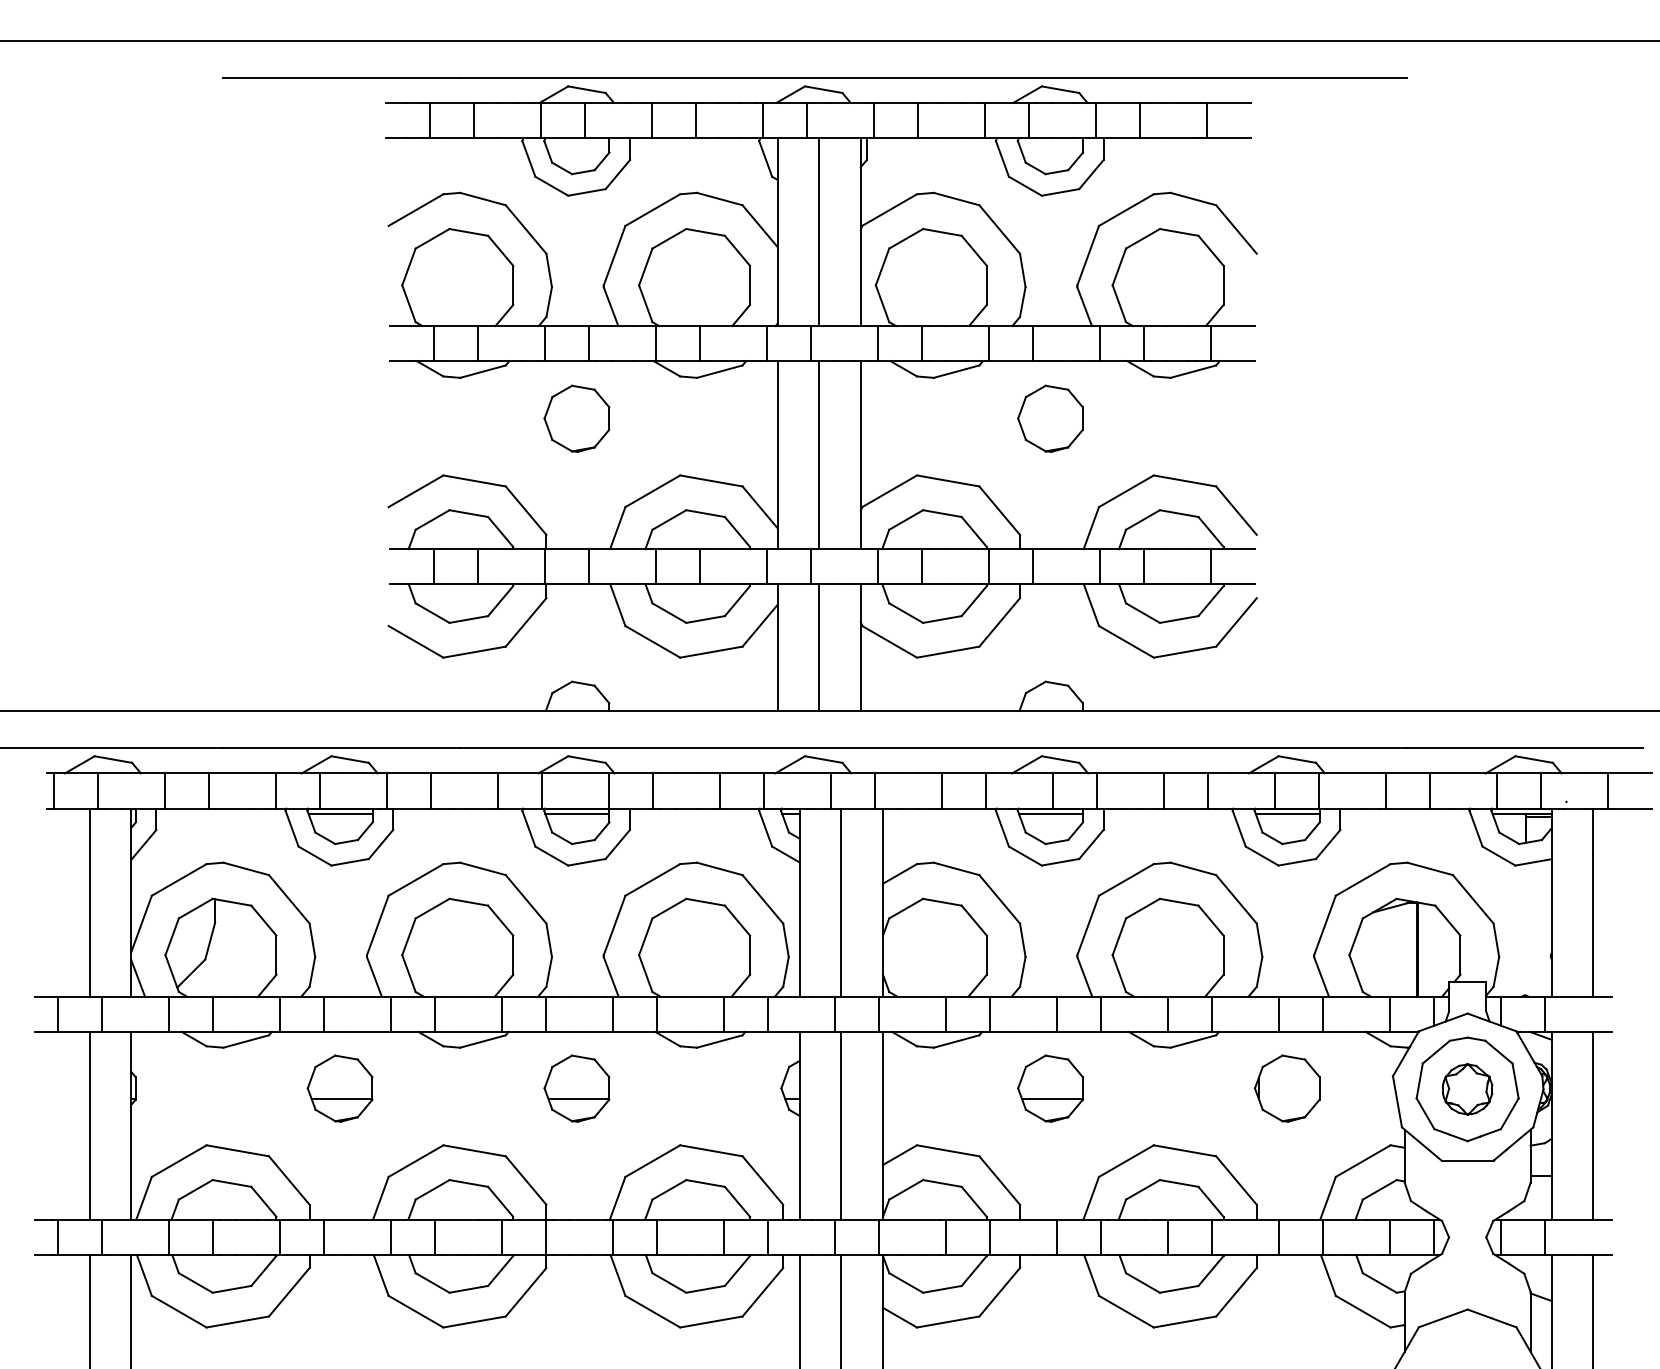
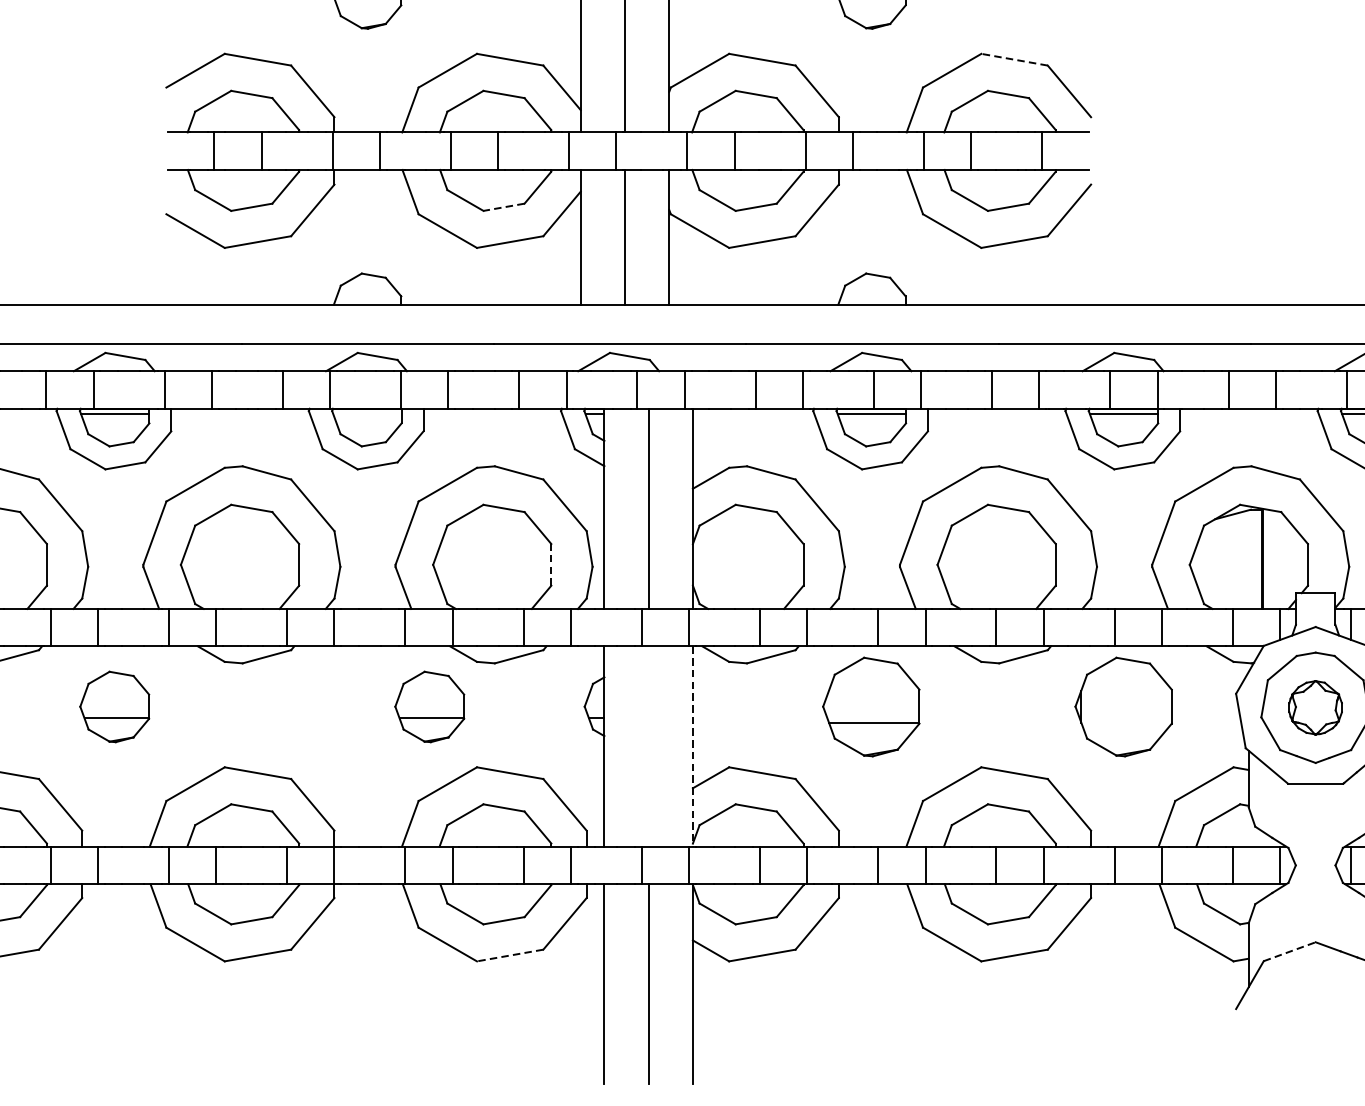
line: (1184, 480) -> (1014, 59), solid -> dashed
line: (705, 619) -> (503, 207), solid -> dashed
line: (577, 813) -> (367, 413), removed
line: (750, 955) -> (551, 565), solid -> dashed
part: (576, 1088) -> (429, 706), moved
part: (1050, 1088) -> (871, 706), size x1.4
part: (1286, 1088) -> (1122, 706), size x1.4
line: (841, 1125) -> (648, 746), removed
line: (882, 1125) -> (692, 746), solid -> dashed
line: (1443, 1318) -> (1289, 951), solid -> dashed
line: (711, 1322) -> (510, 956), solid -> dashed

